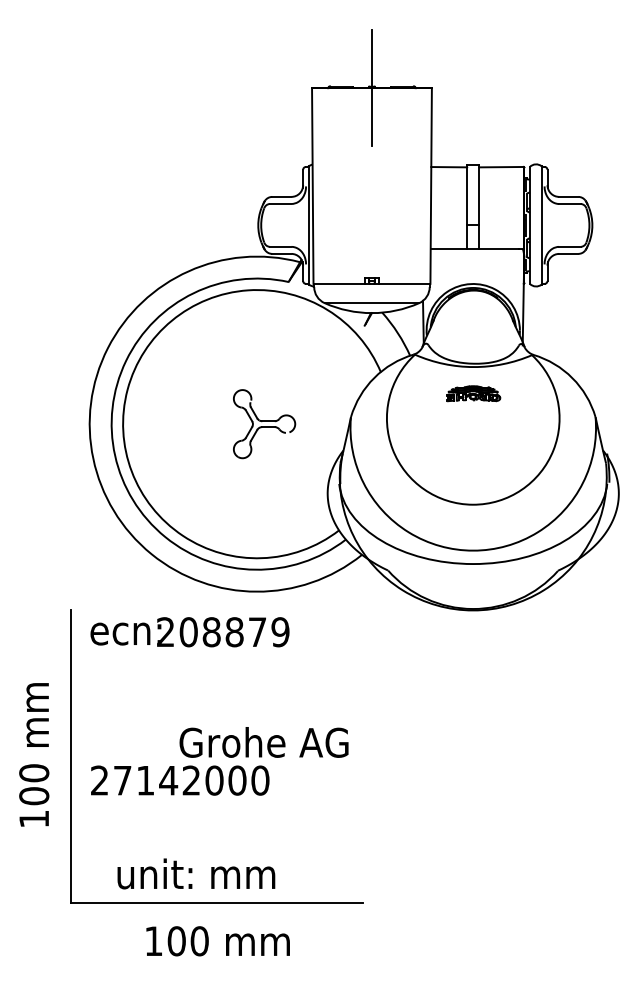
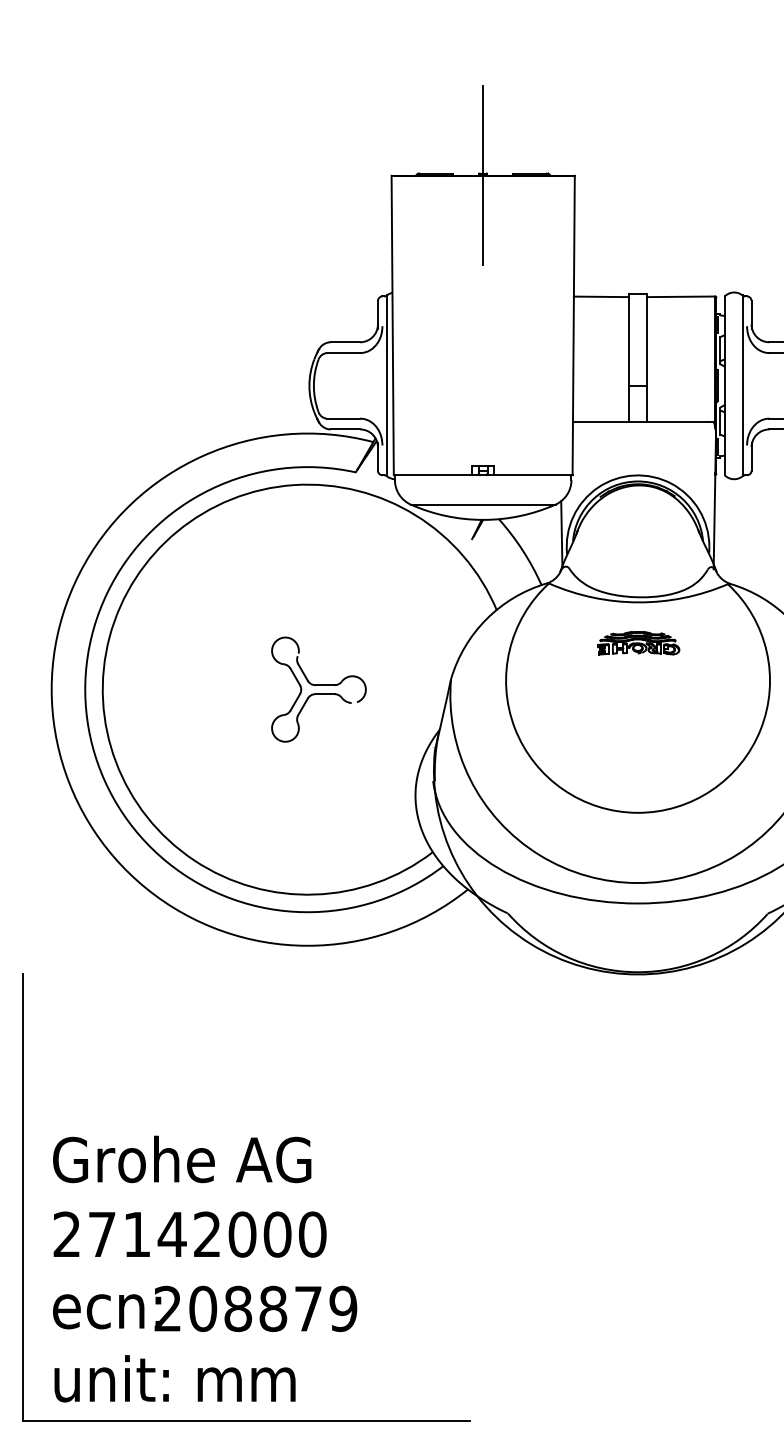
text: (189, 632) -> (204, 1309), moved
text: (263, 742) -> (181, 1159), moved
text: (196, 873) -> (175, 1378), moved

